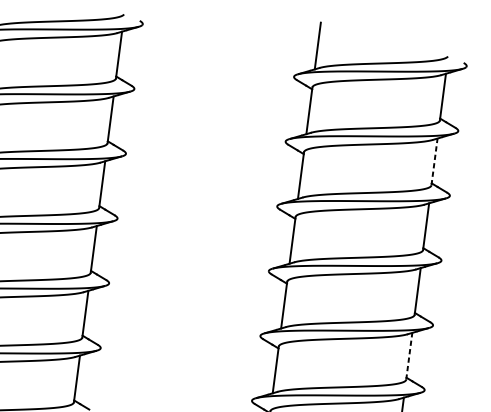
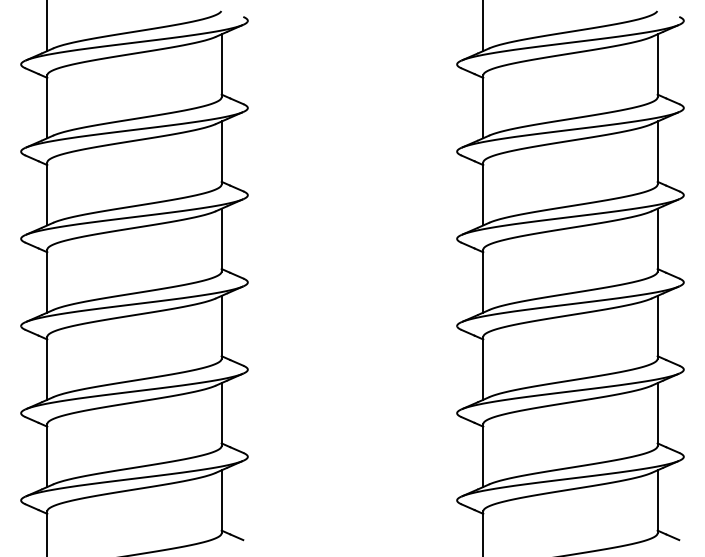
line: (434, 161) -> (657, 152), dashed -> solid
line: (409, 356) -> (657, 414), dashed -> solid

